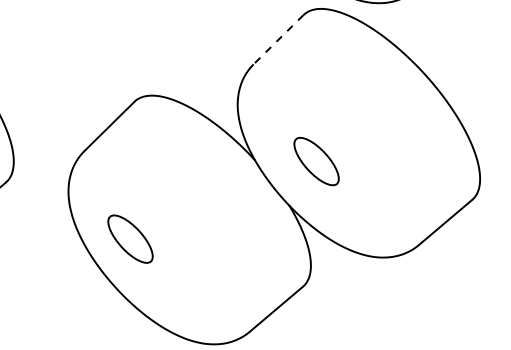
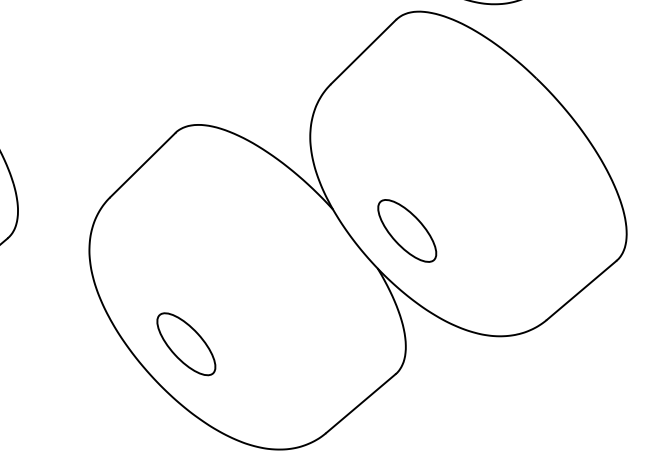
line: (278, 39) -> (363, 51), dashed -> solid
part: (316, 161) -> (407, 230), moved
part: (130, 239) -> (186, 344), moved

